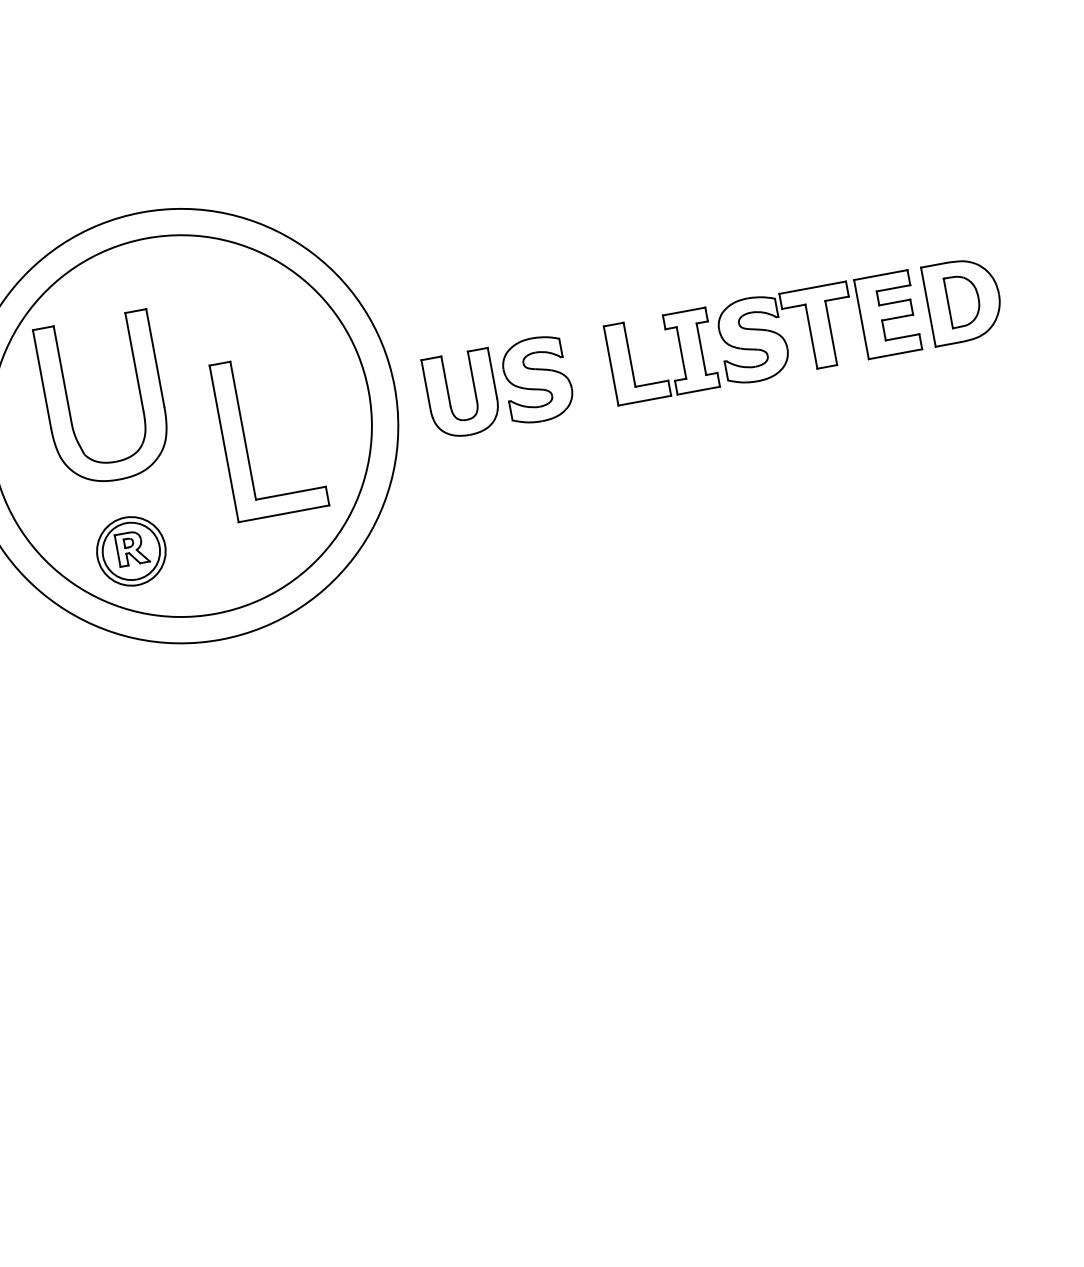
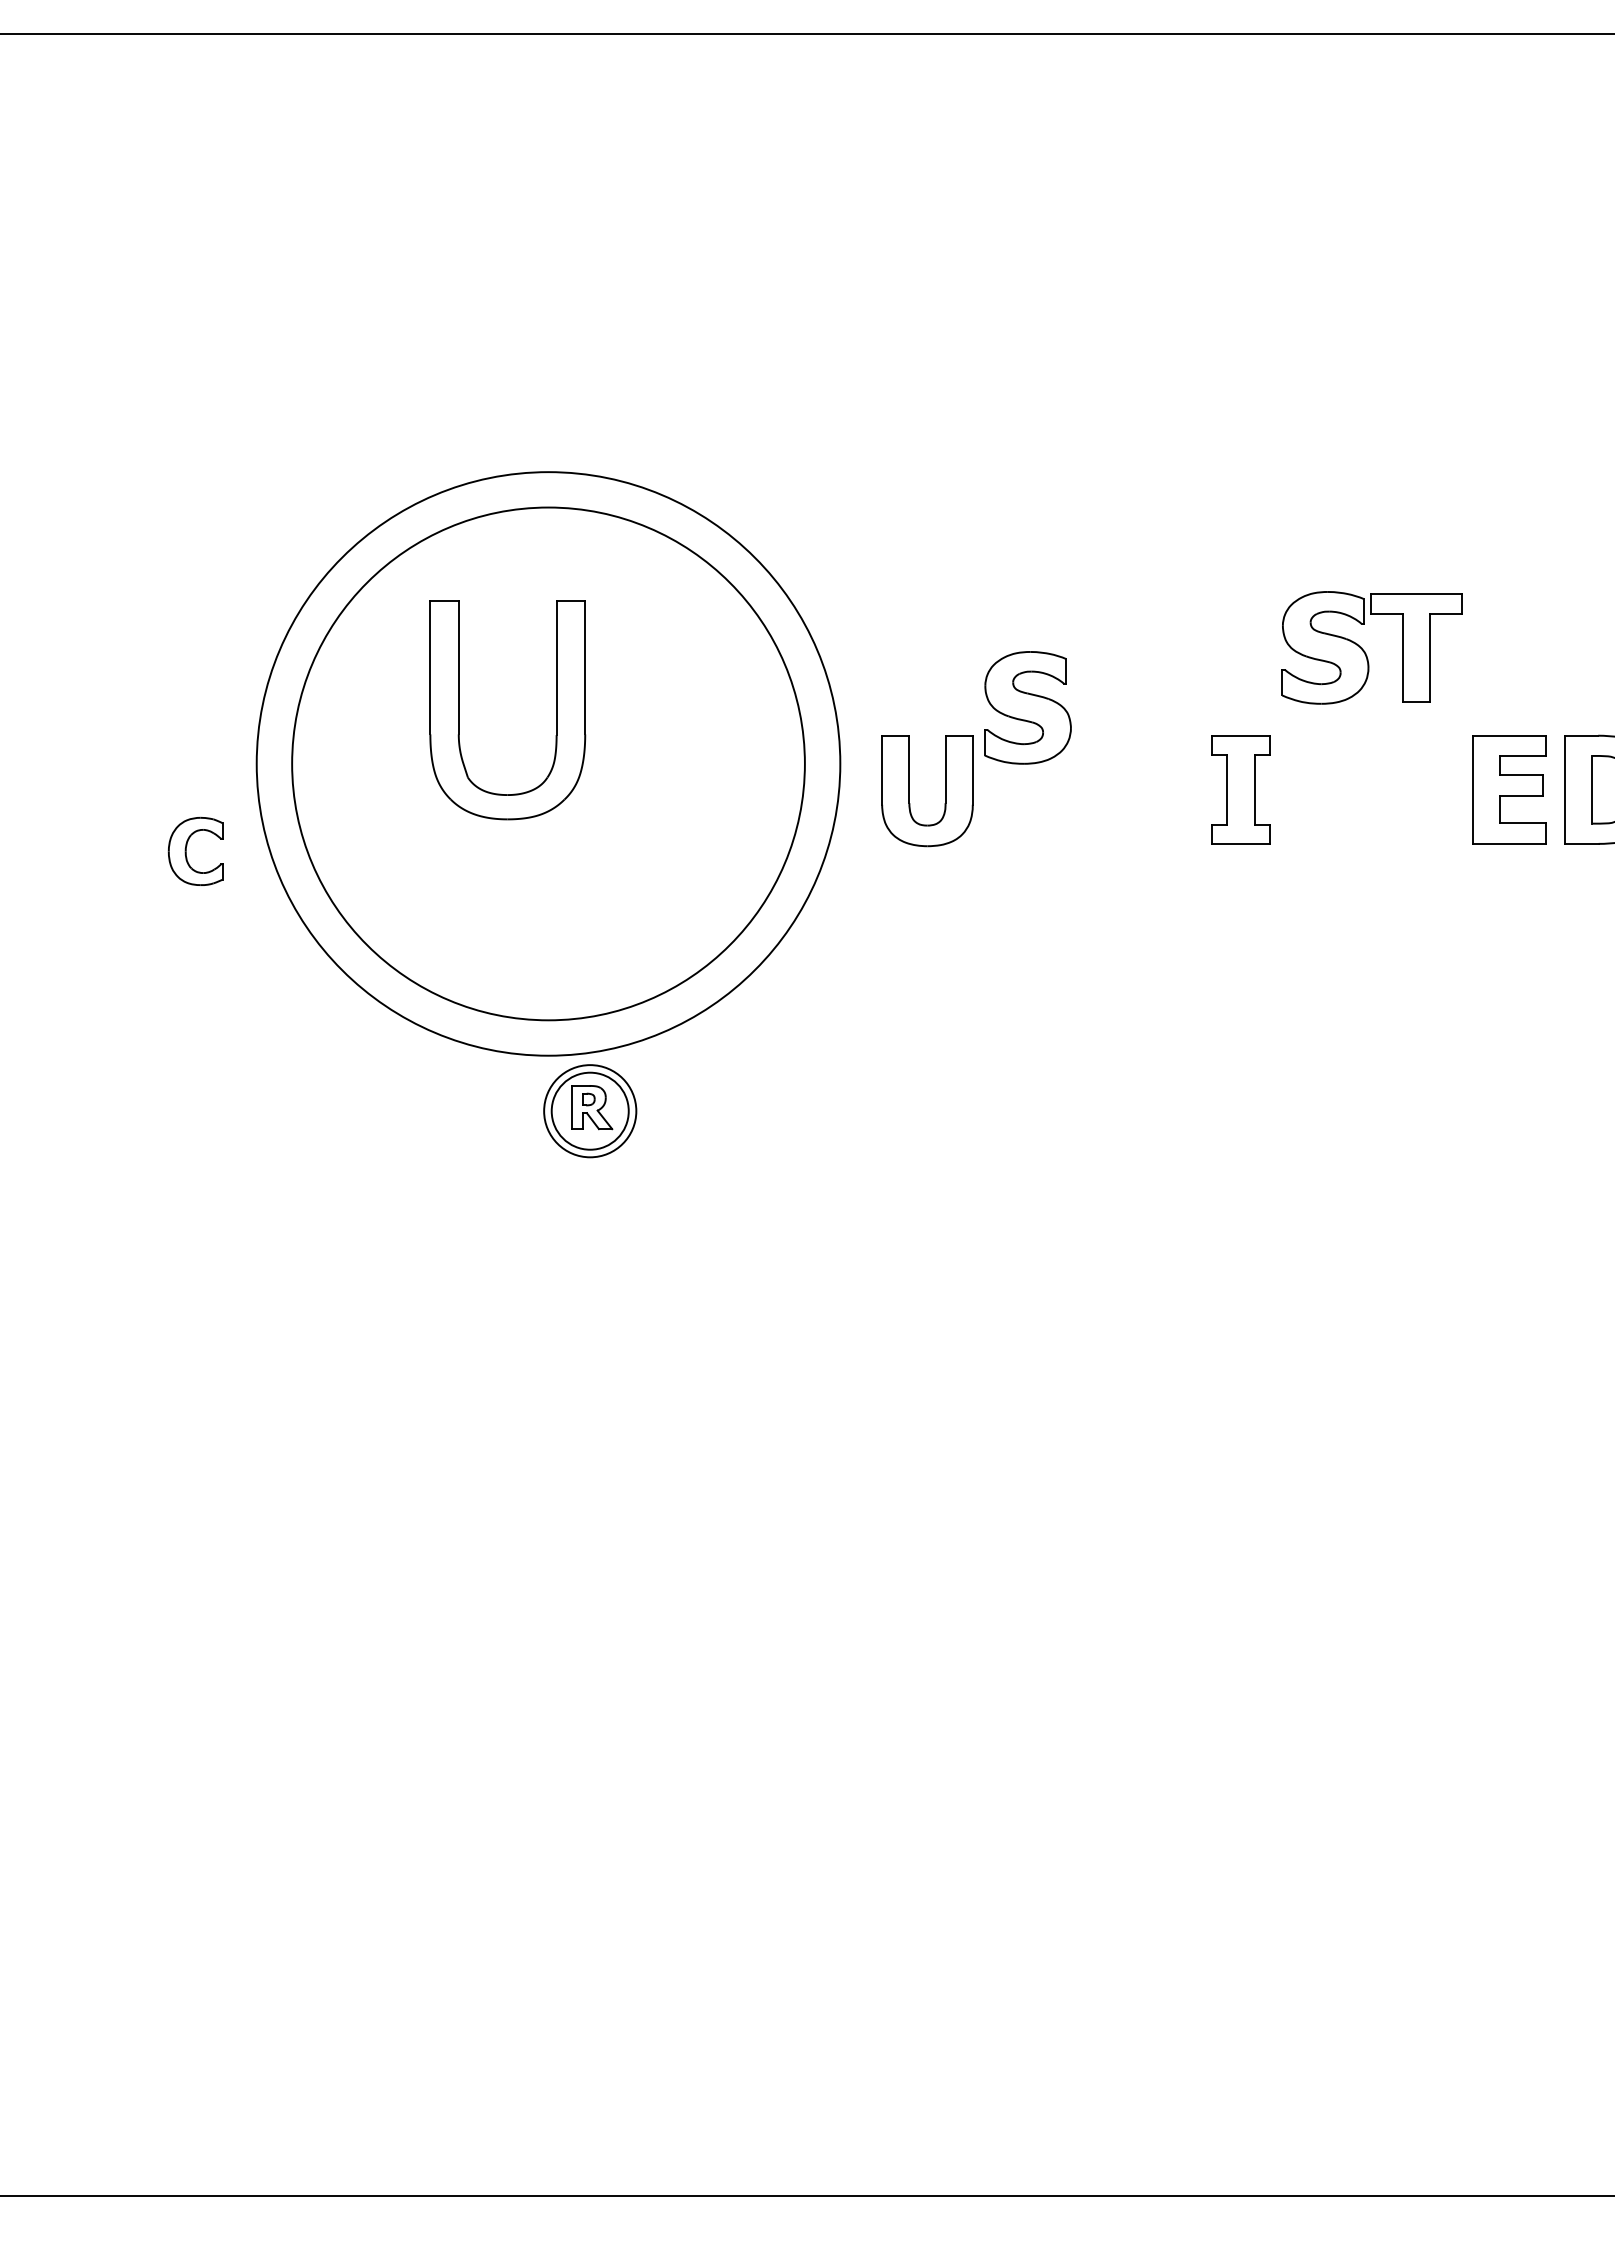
part: (783, 336) -> (1365, 651), moved
part: (630, 362) -> (1158, 789), removed
part: (537, 379) -> (1027, 707), moved
part: (69, 406) -> (459, 710), moved
part: (244, 439) -> (629, 797), removed
part: (131, 551) -> (590, 1111), moved

